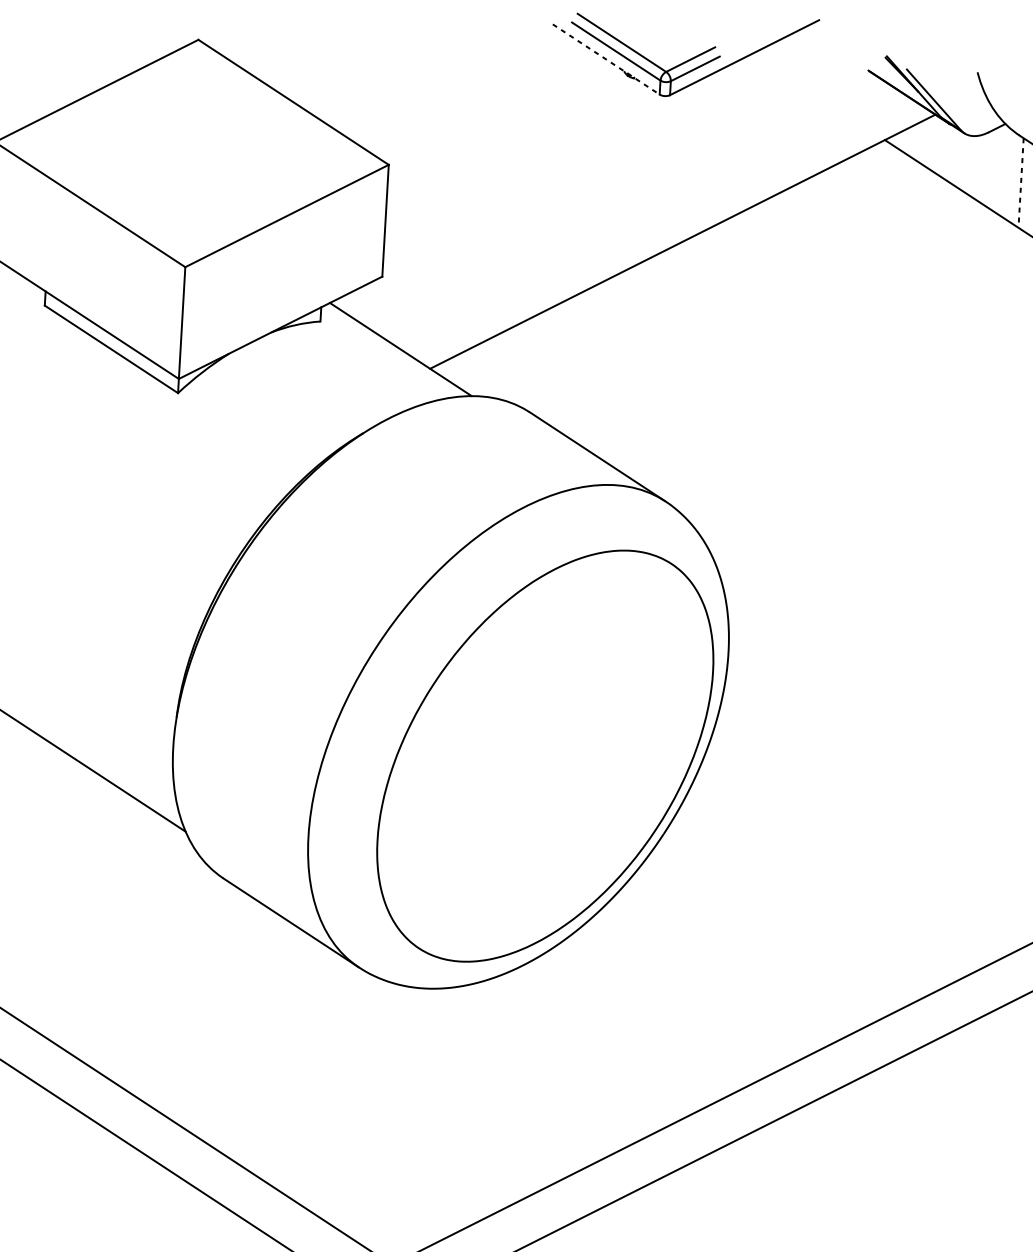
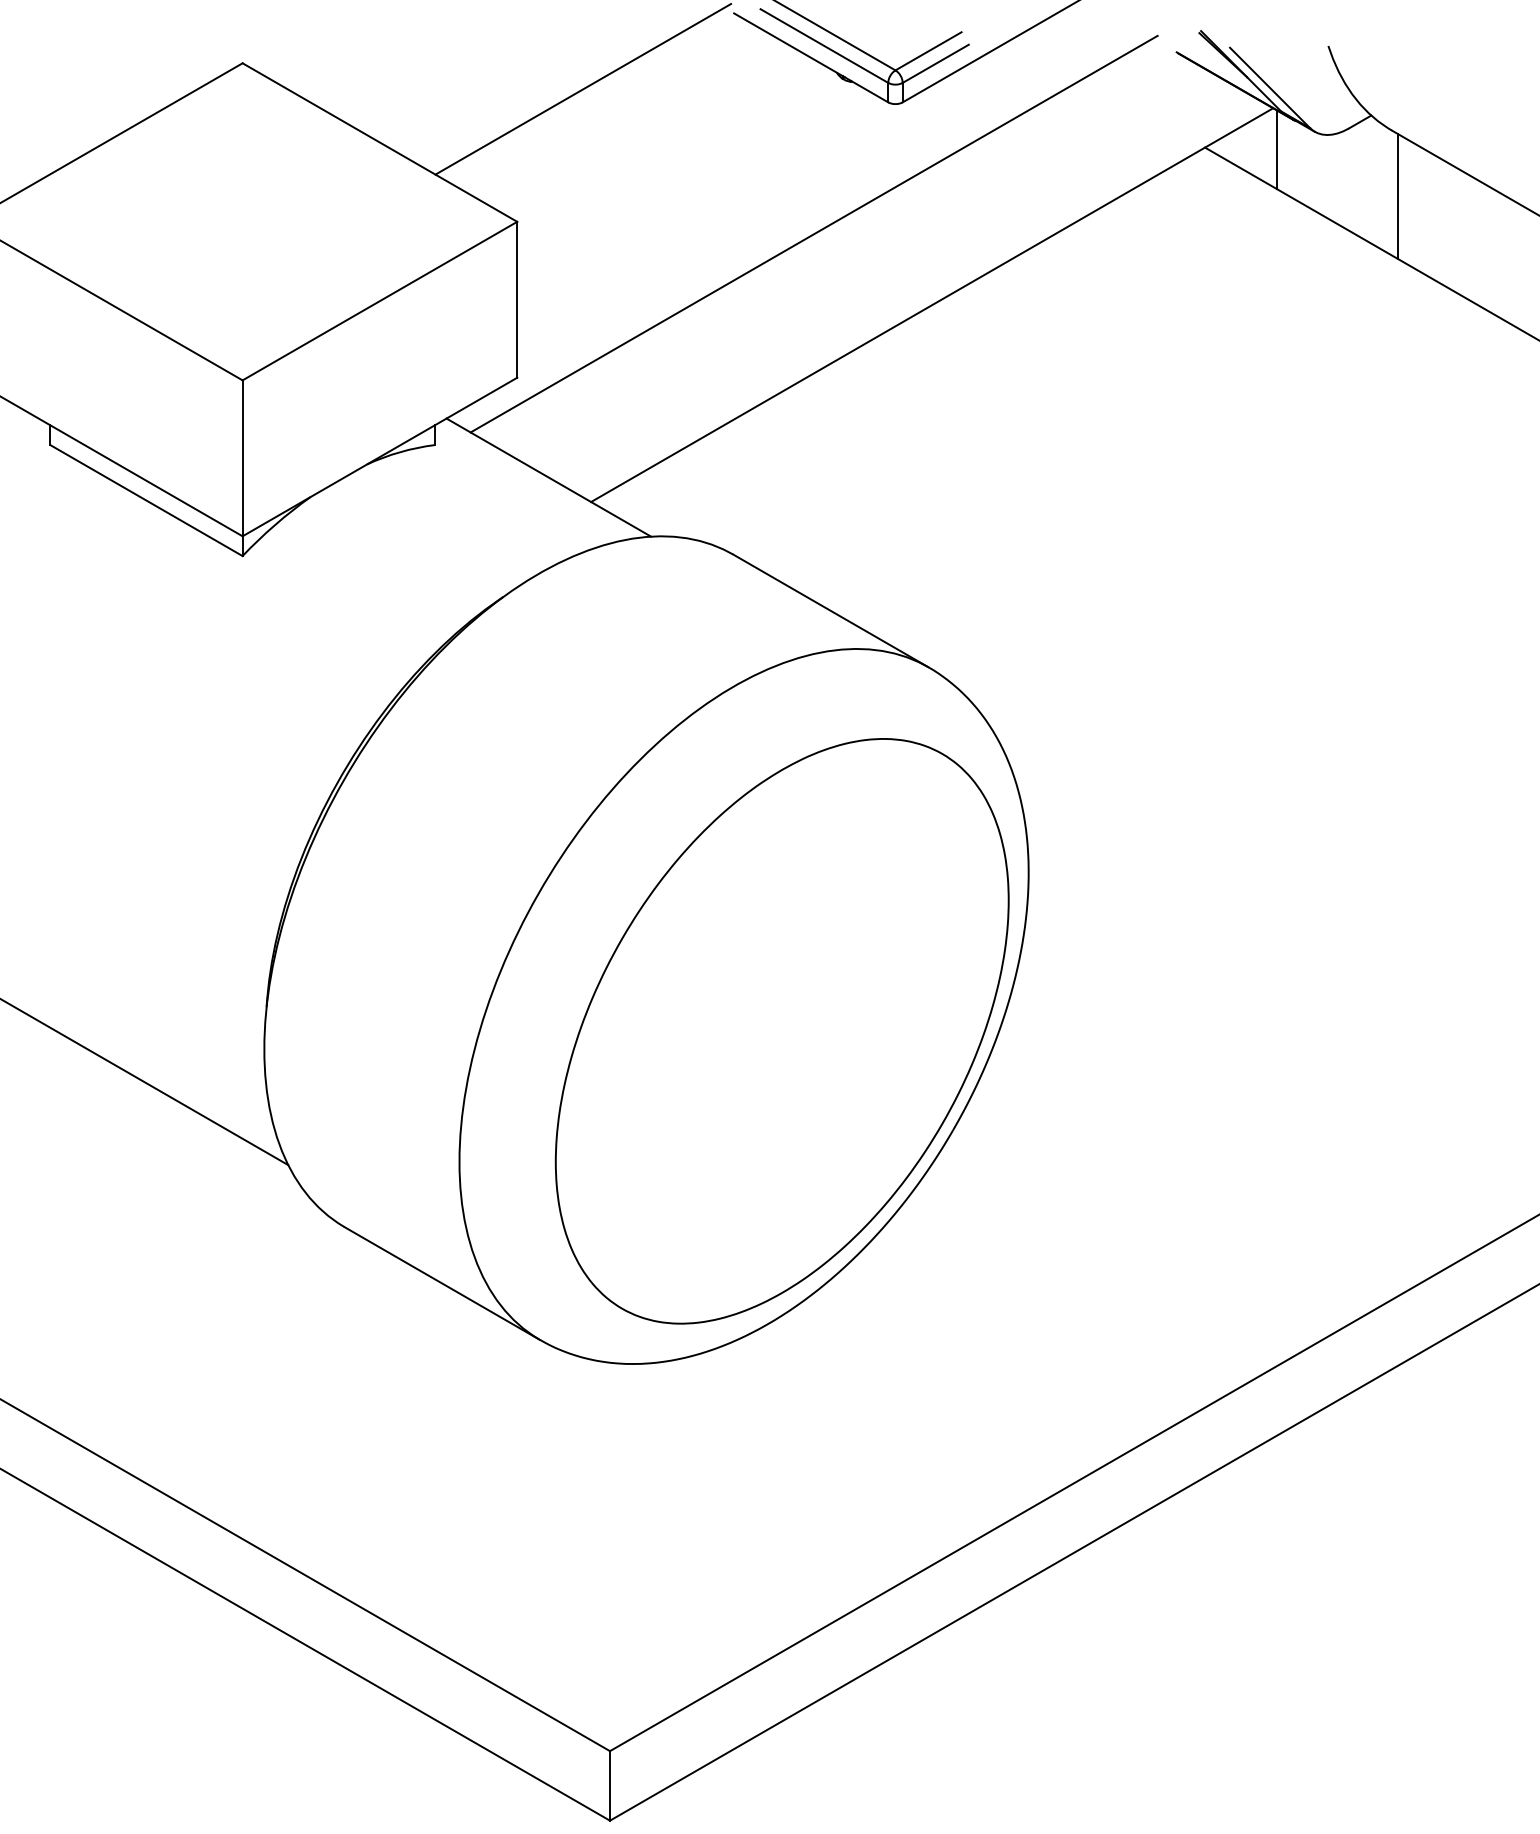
line: (606, 59) -> (811, 58), dashed -> solid
line: (441, 72) -> (583, 88), added
line: (936, 144) -> (1277, 149), added
line: (1020, 183) -> (1397, 196), dashed -> solid
line: (600, 185) -> (813, 233), added

